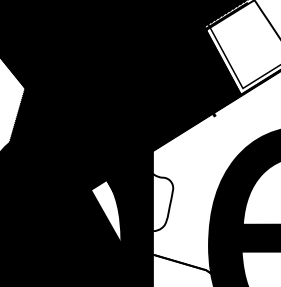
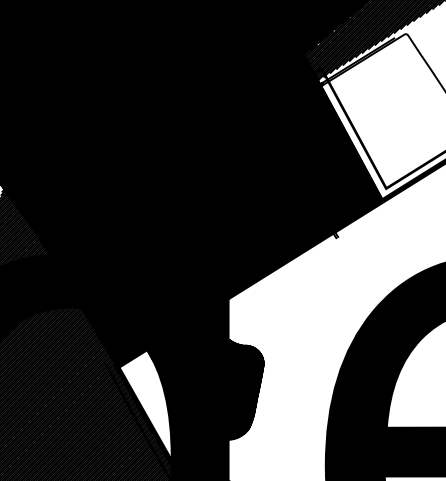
hatch: (152, 201) -> (227, 387), added

